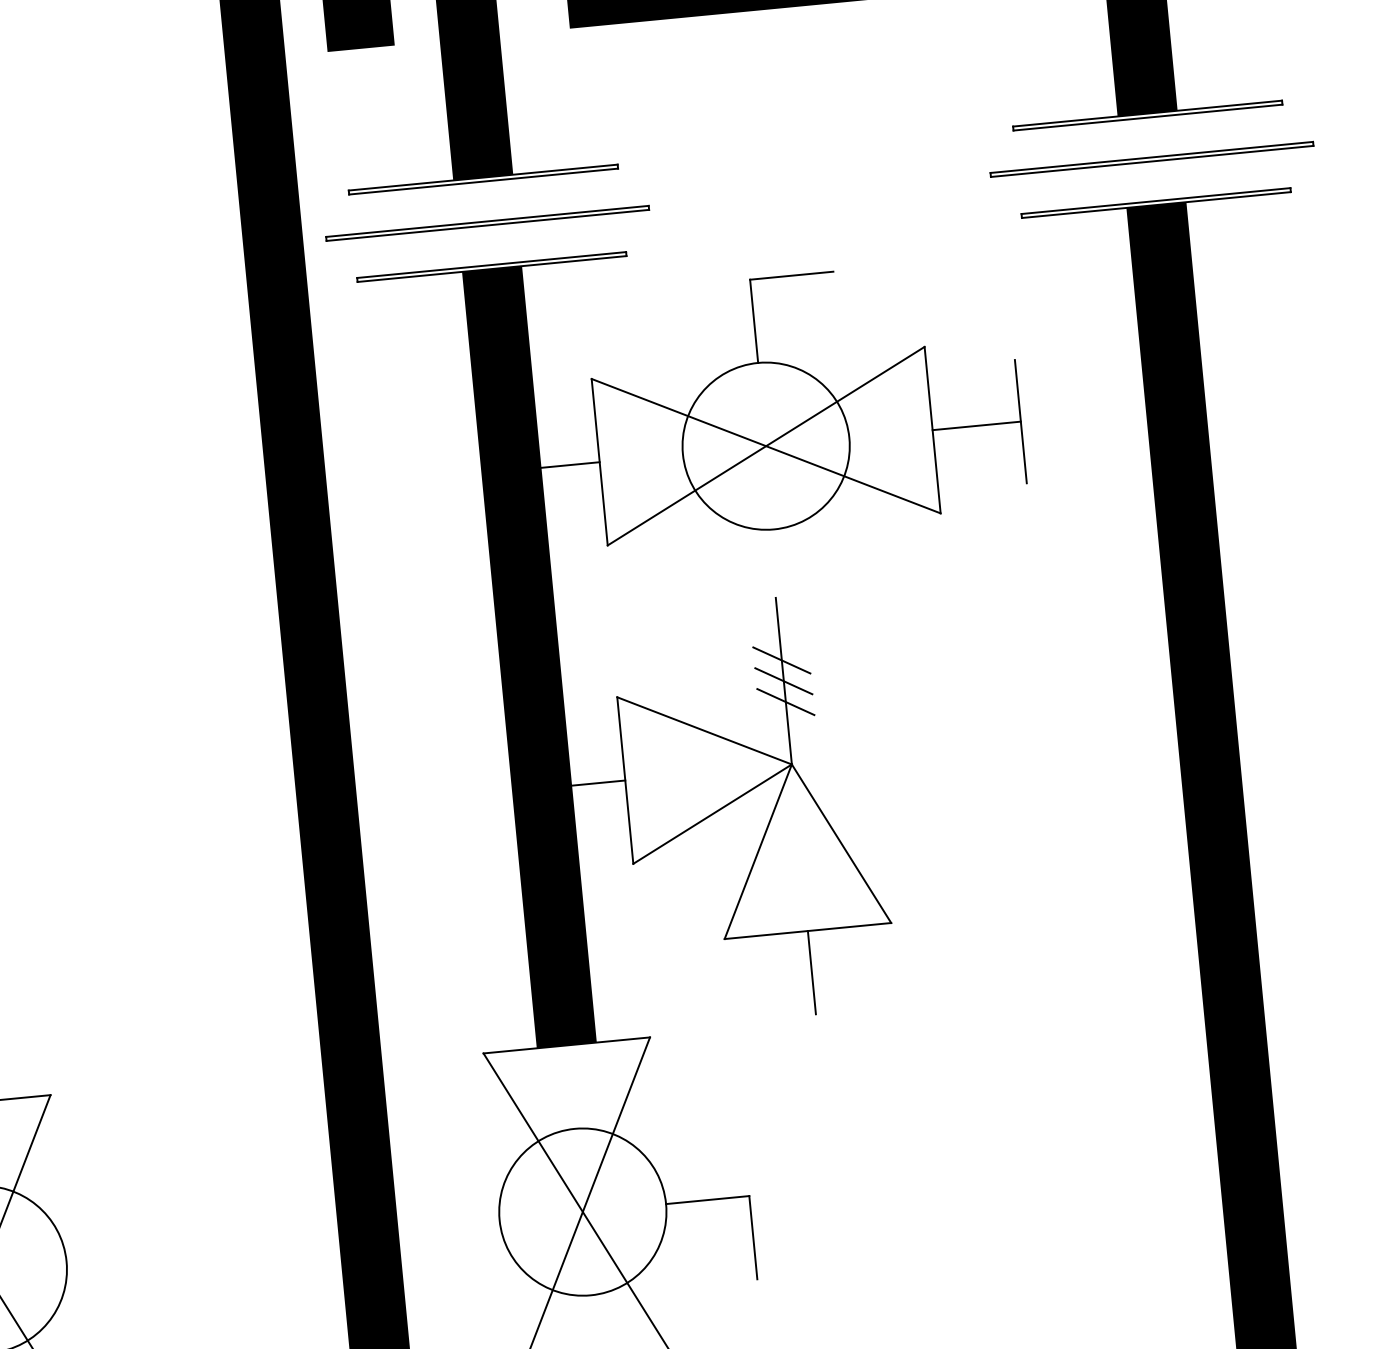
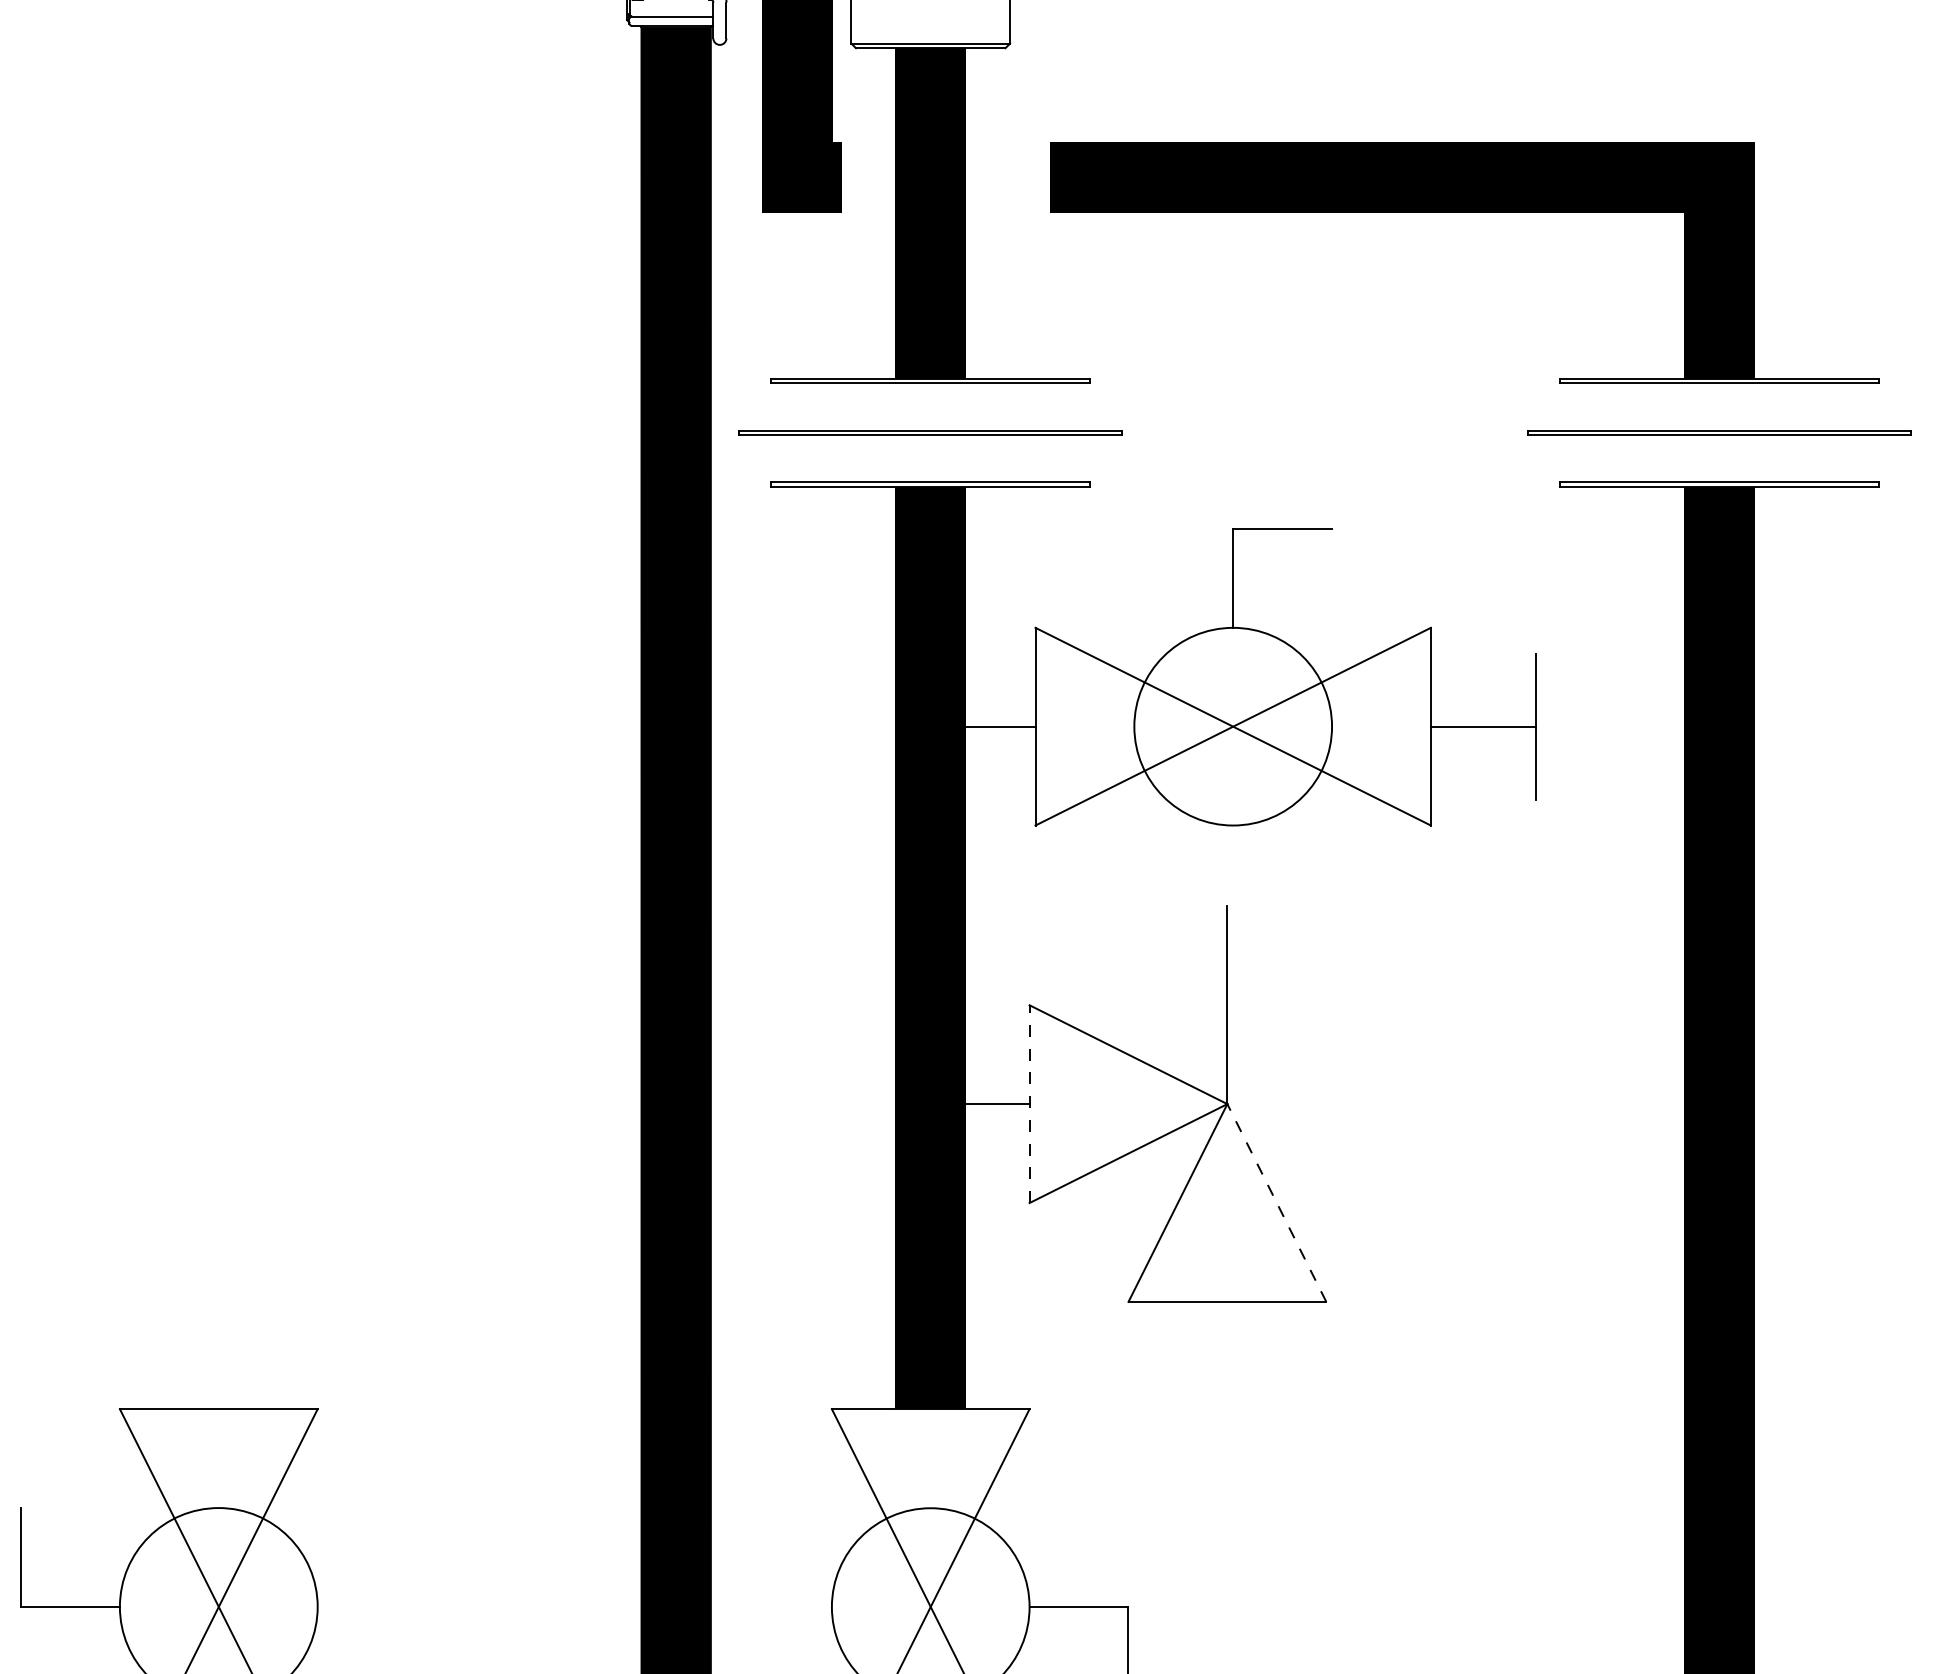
line: (781, 660) -> (1227, 980), removed
line: (783, 680) -> (1227, 1004), removed
line: (785, 701) -> (1227, 1029), removed
line: (625, 780) -> (1029, 1104), solid -> dashed
line: (841, 844) -> (1276, 1203), solid -> dashed
line: (811, 971) -> (1227, 1350), removed

